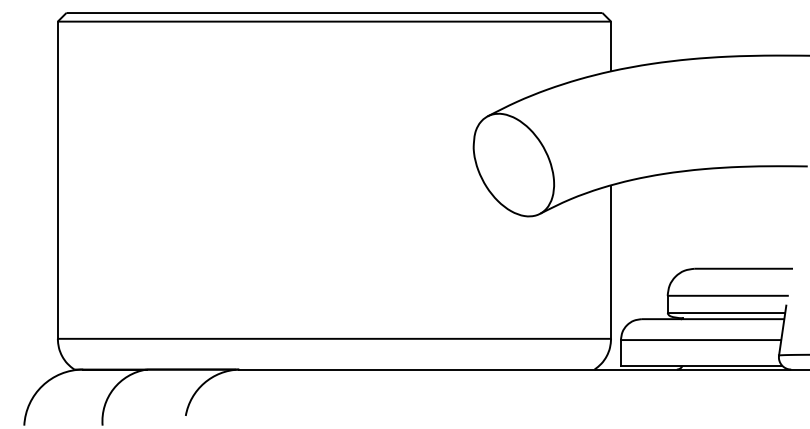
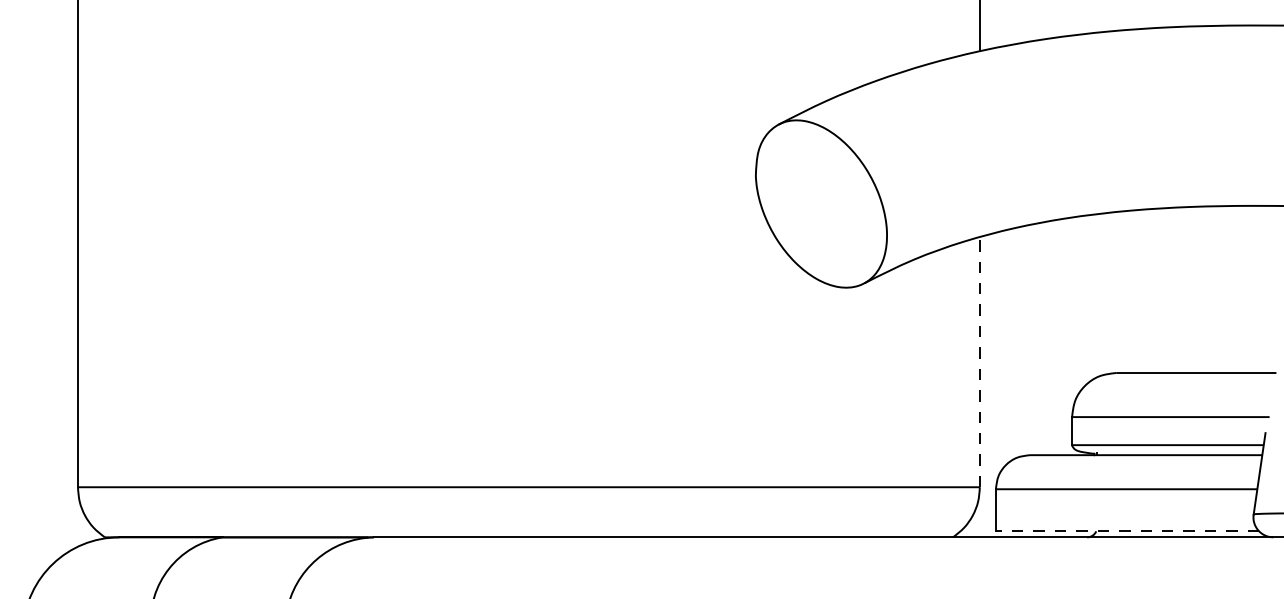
line: (611, 262) -> (980, 362), solid -> dashed
line: (701, 365) -> (1127, 530), solid -> dashed

